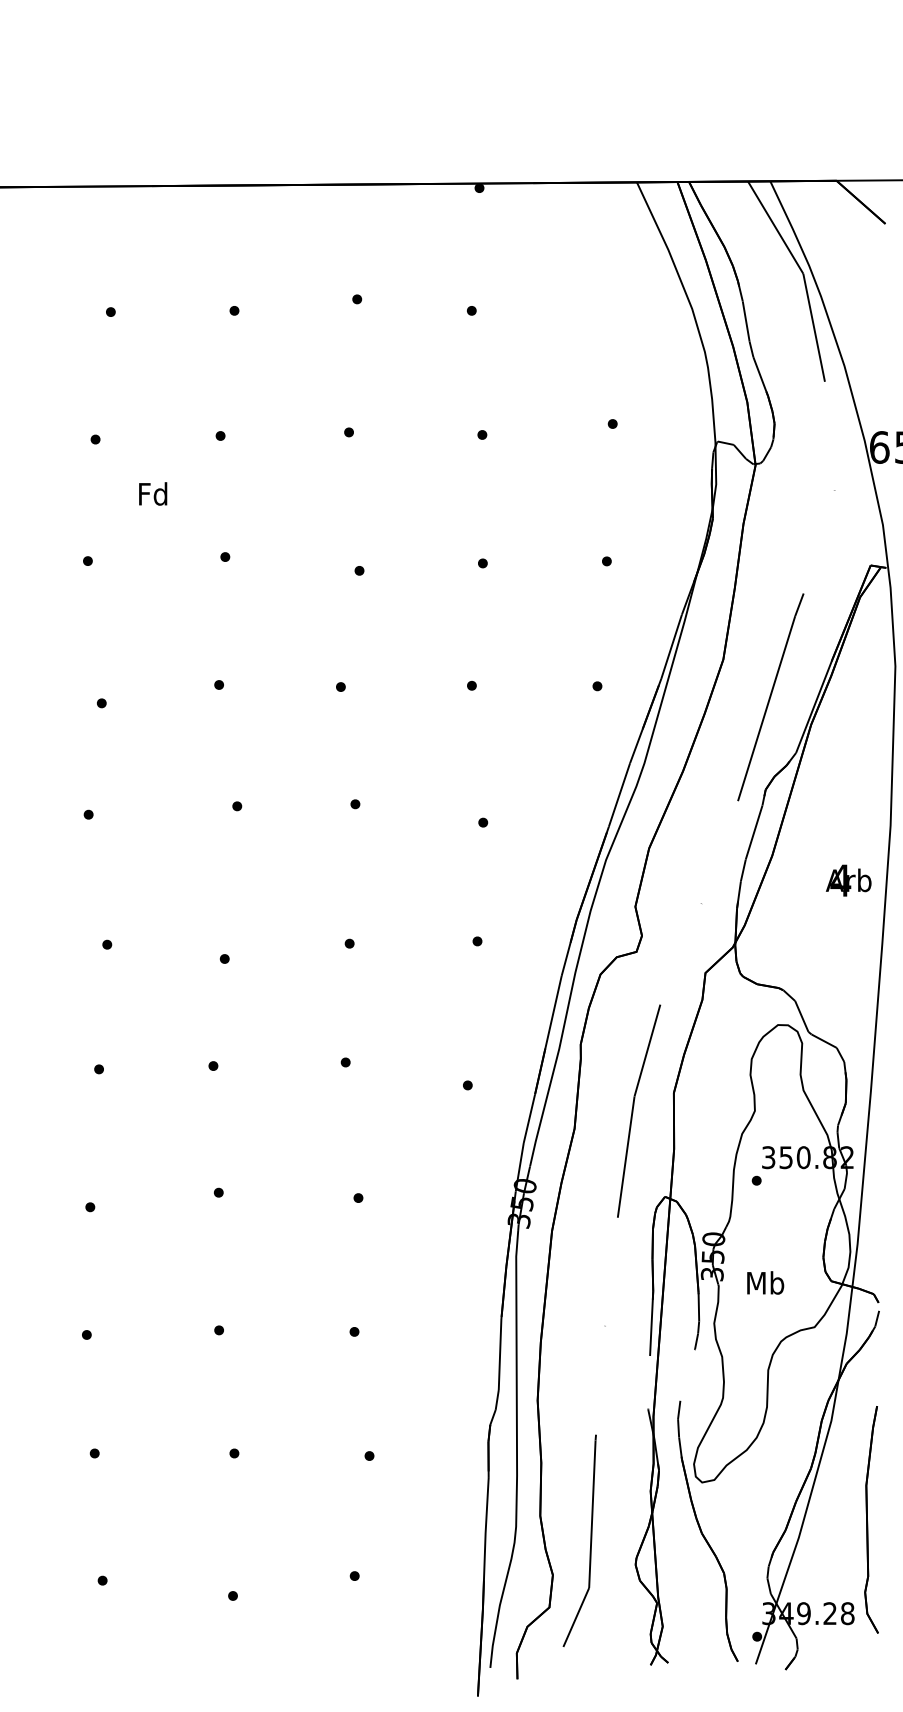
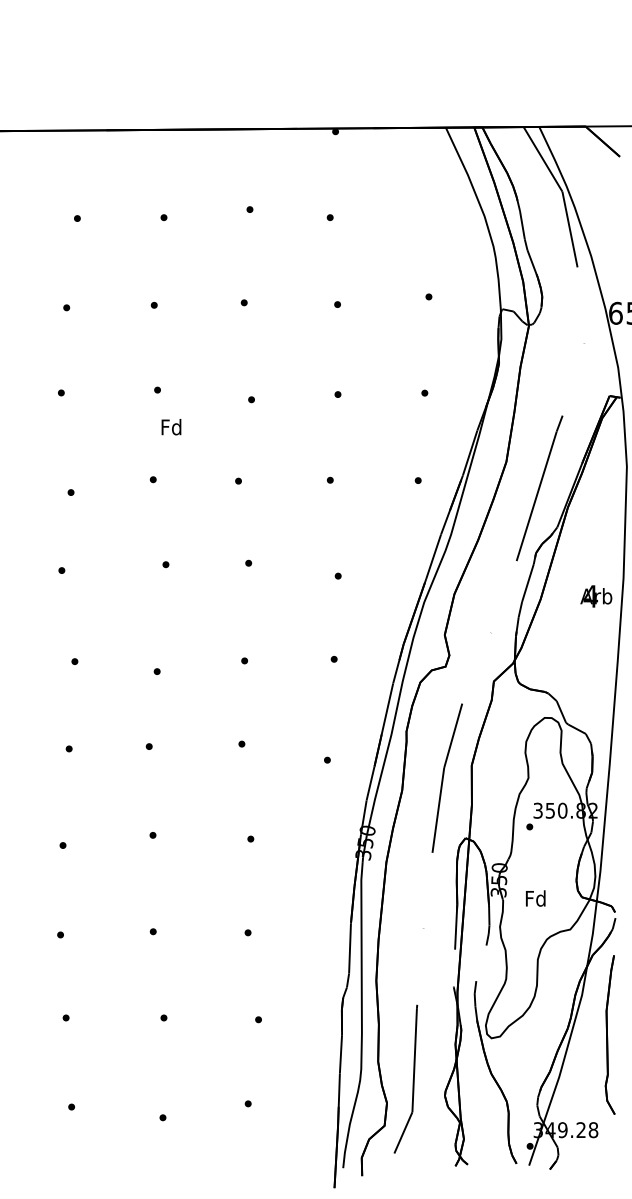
text: (153, 493) -> (171, 426), moved
text: (848, 880) -> (596, 596), moved
text: (765, 1282) -> (535, 898), Mb -> Fd
part: (871, 1519) -> (610, 1034), moved

